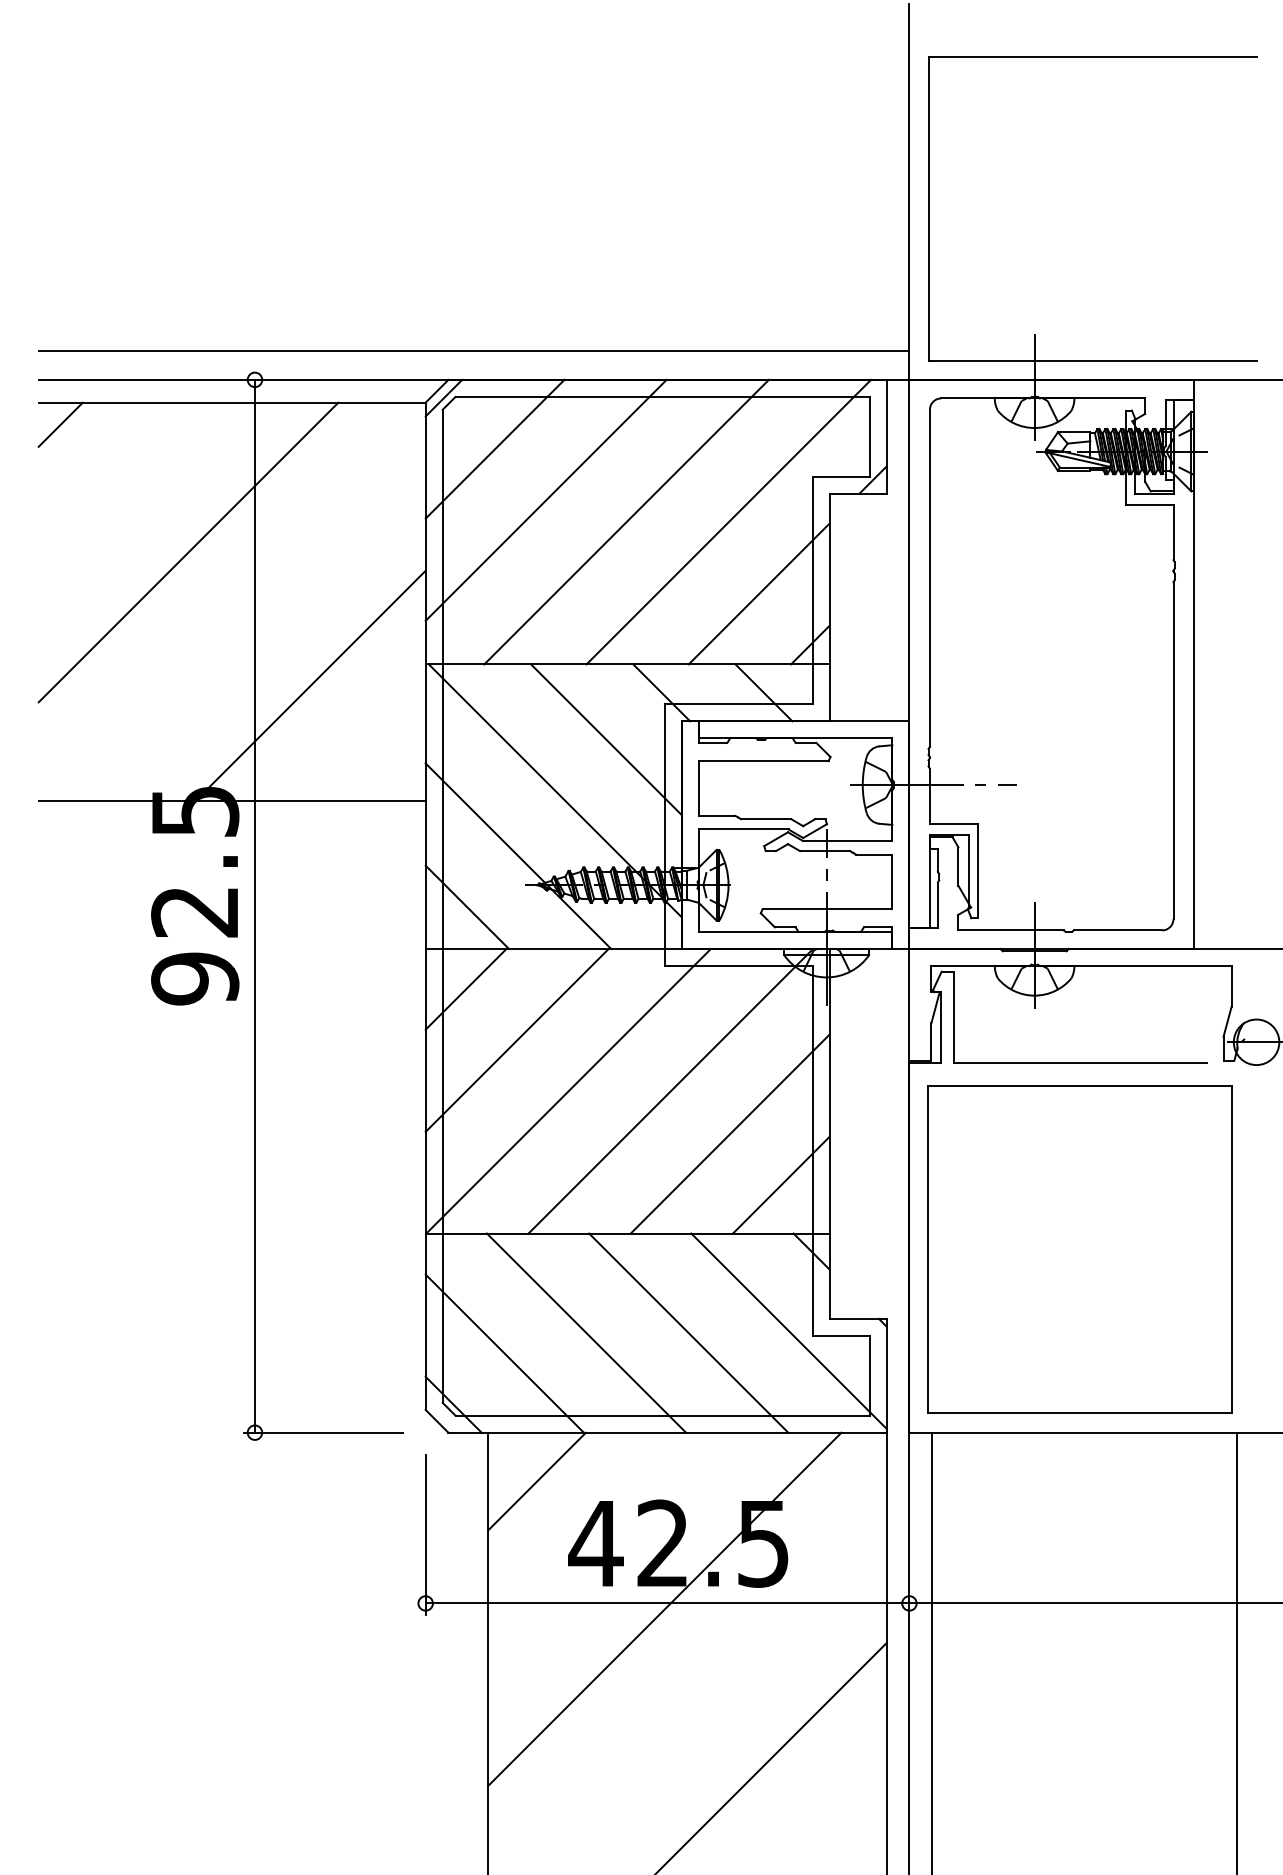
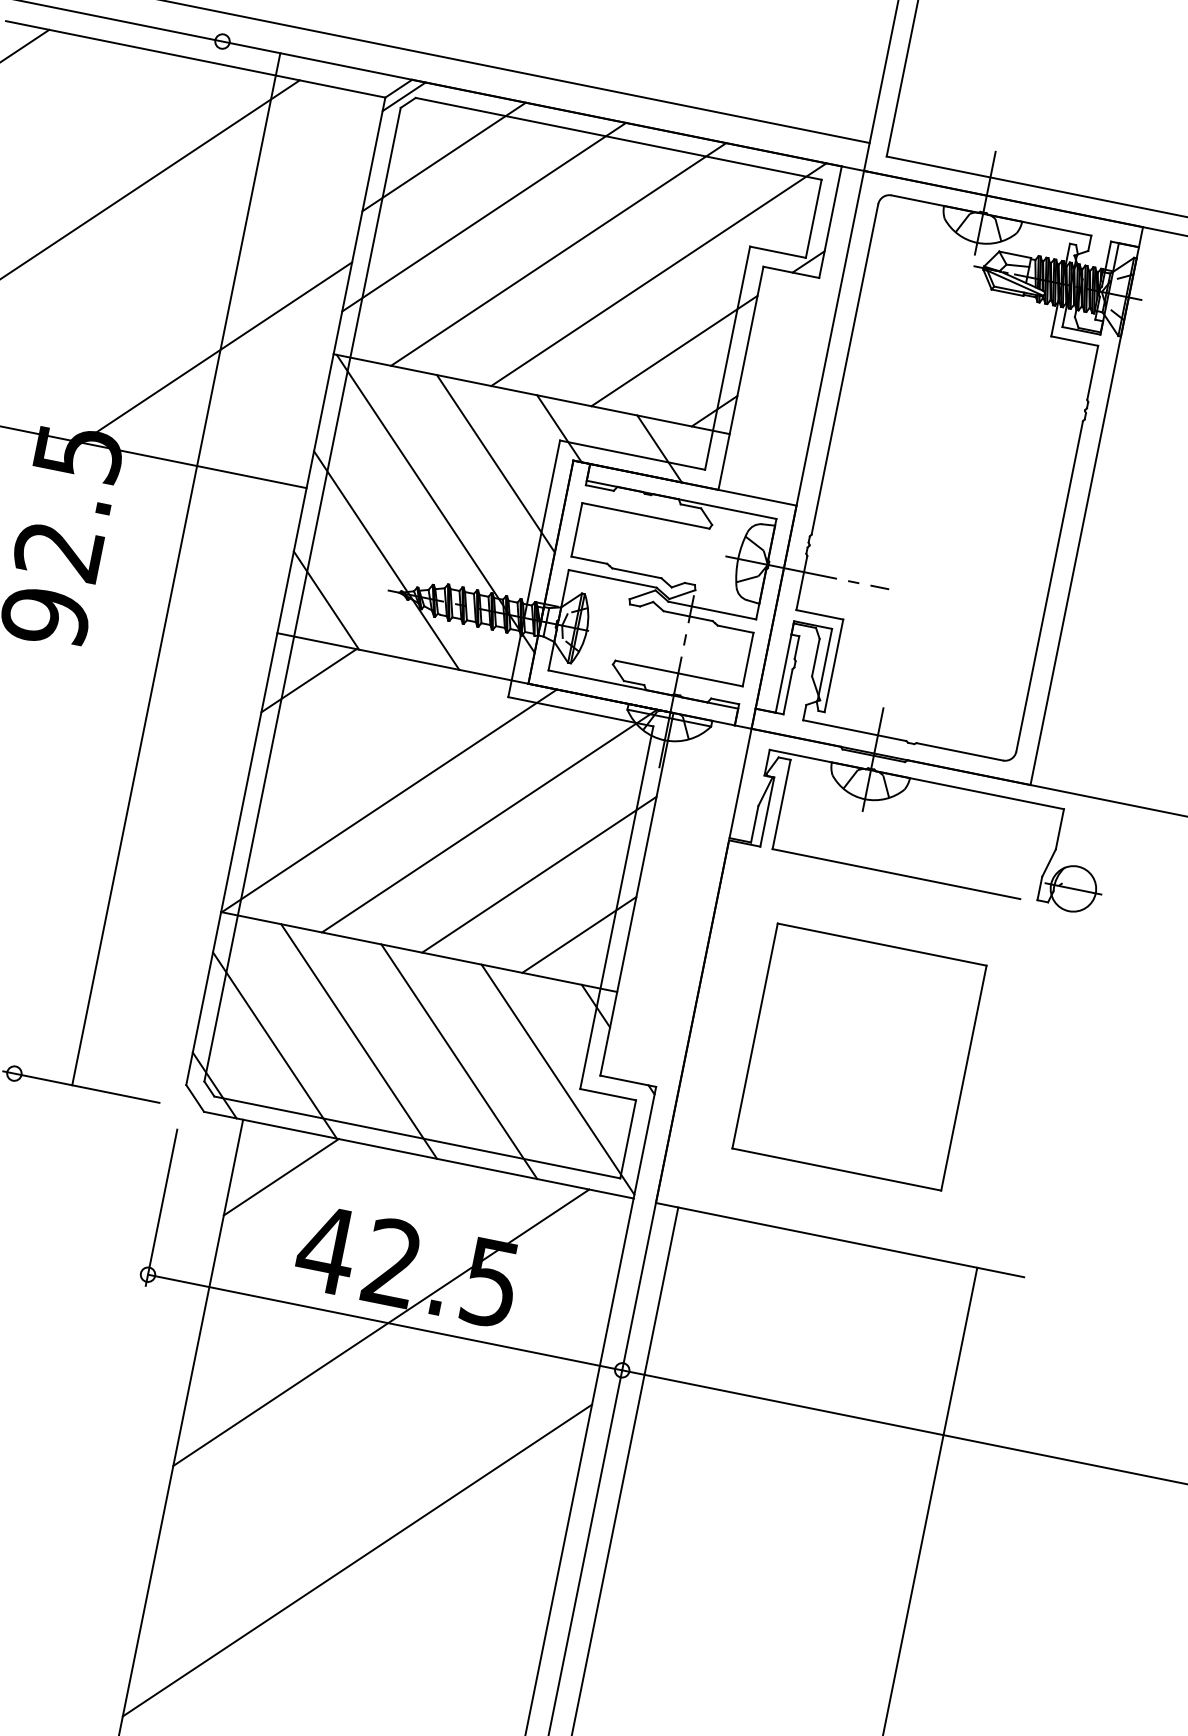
line: (254, 905) -> (176, 568), moved
line: (516, 1039) -> (348, 739), removed
part: (1079, 1249) -> (858, 1056), size x0.7

